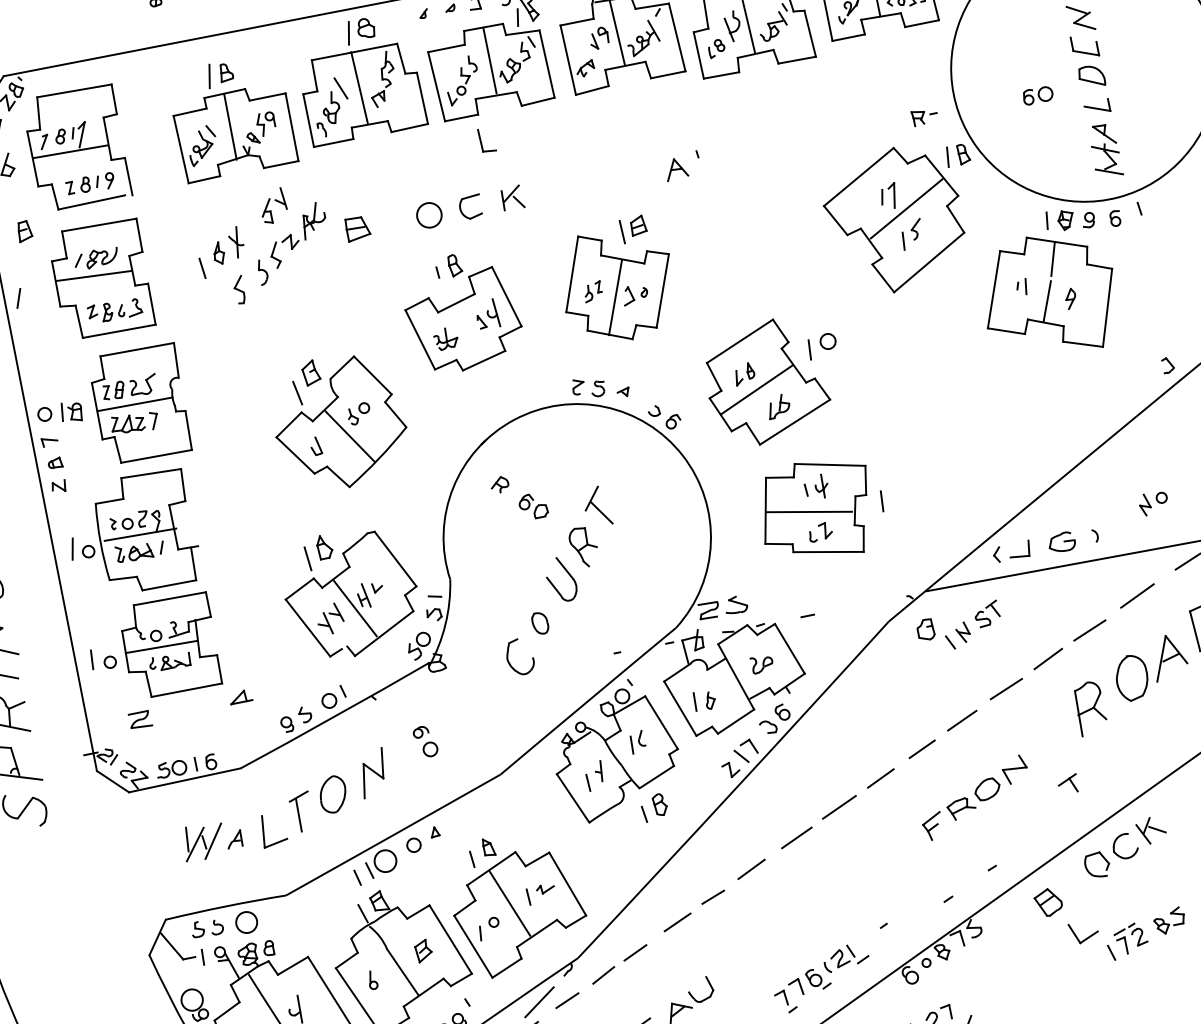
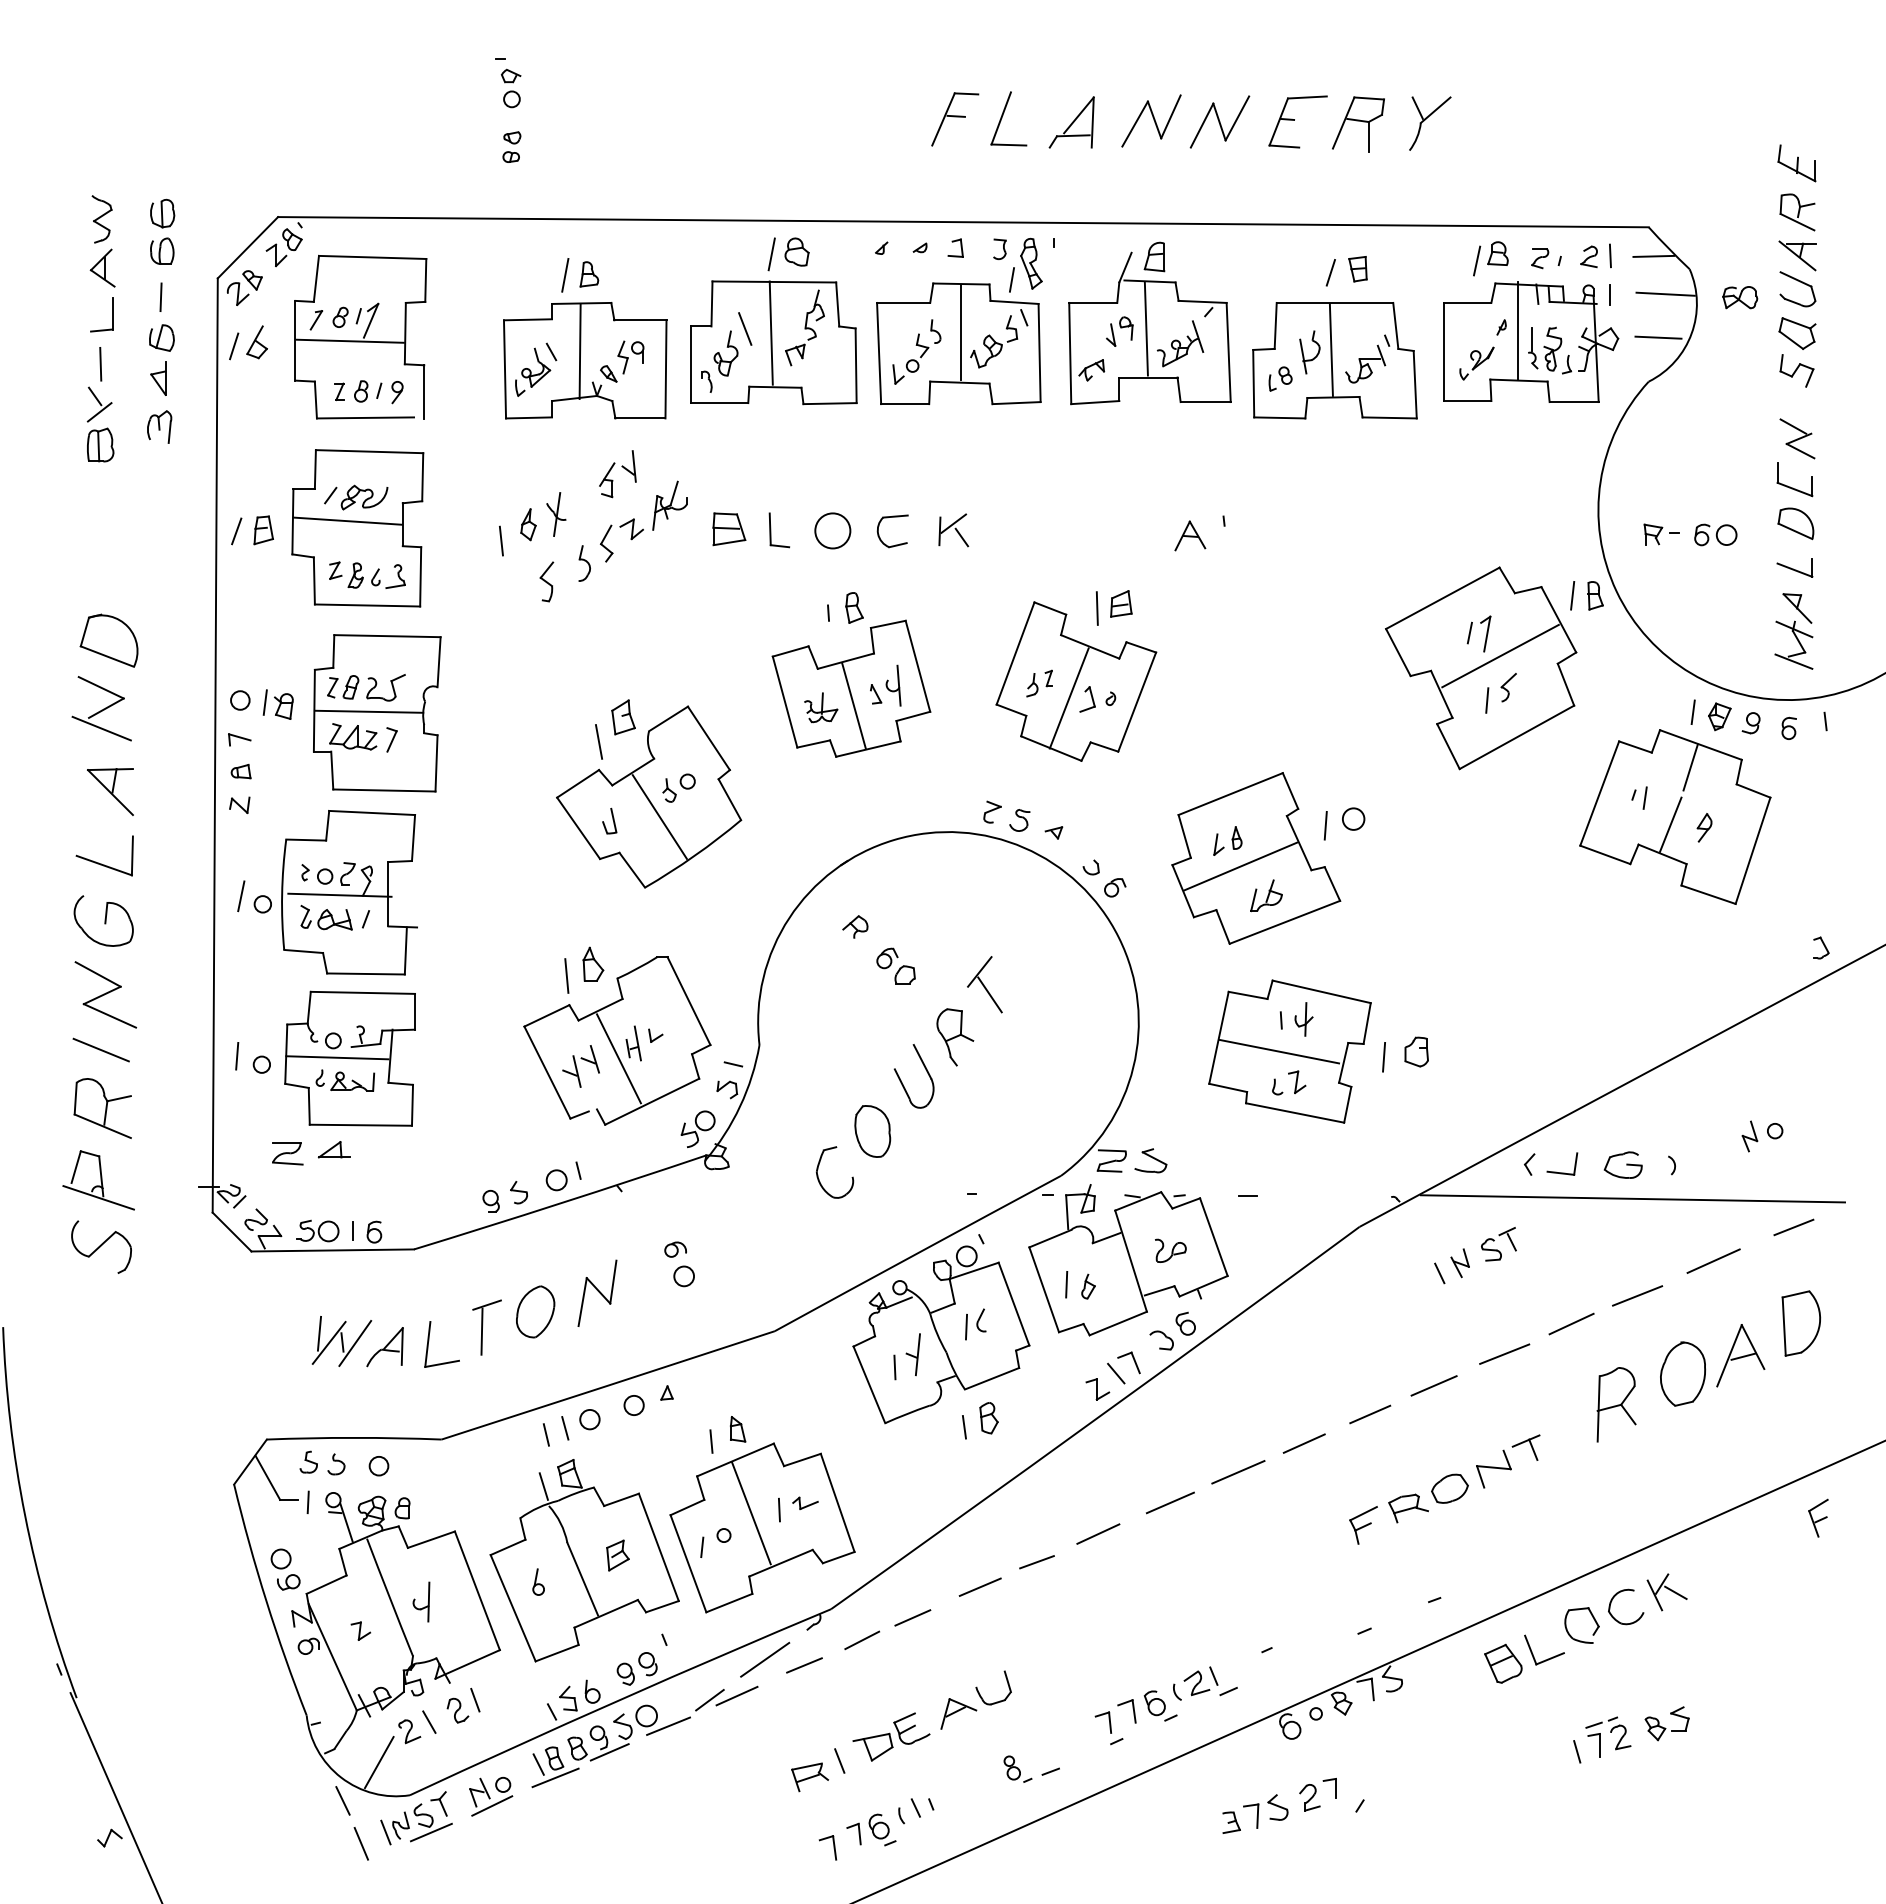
part: (924, 116) -> (1661, 534), moved
part: (481, 141) -> (771, 530), moved
part: (24, 231) -> (263, 530), moved
line: (467, 332) -> (853, 705), added
part: (540, 623) -> (872, 1131), size x1.67
part: (925, 629) -> (1416, 1051), moved
part: (240, 696) -> (333, 1149), moved
part: (598, 771) -> (912, 1354), size x1.43
part: (1067, 784) -> (1525, 1447), moved
part: (233, 840) -> (384, 1347), size x1.67
circle: (385, 861) -> (589, 1419), size x0.62
circle: (246, 922) -> (378, 1465), size x0.62
part: (1087, 937) -> (1547, 1658), moved
circle: (191, 999) -> (280, 1558), size x0.62

